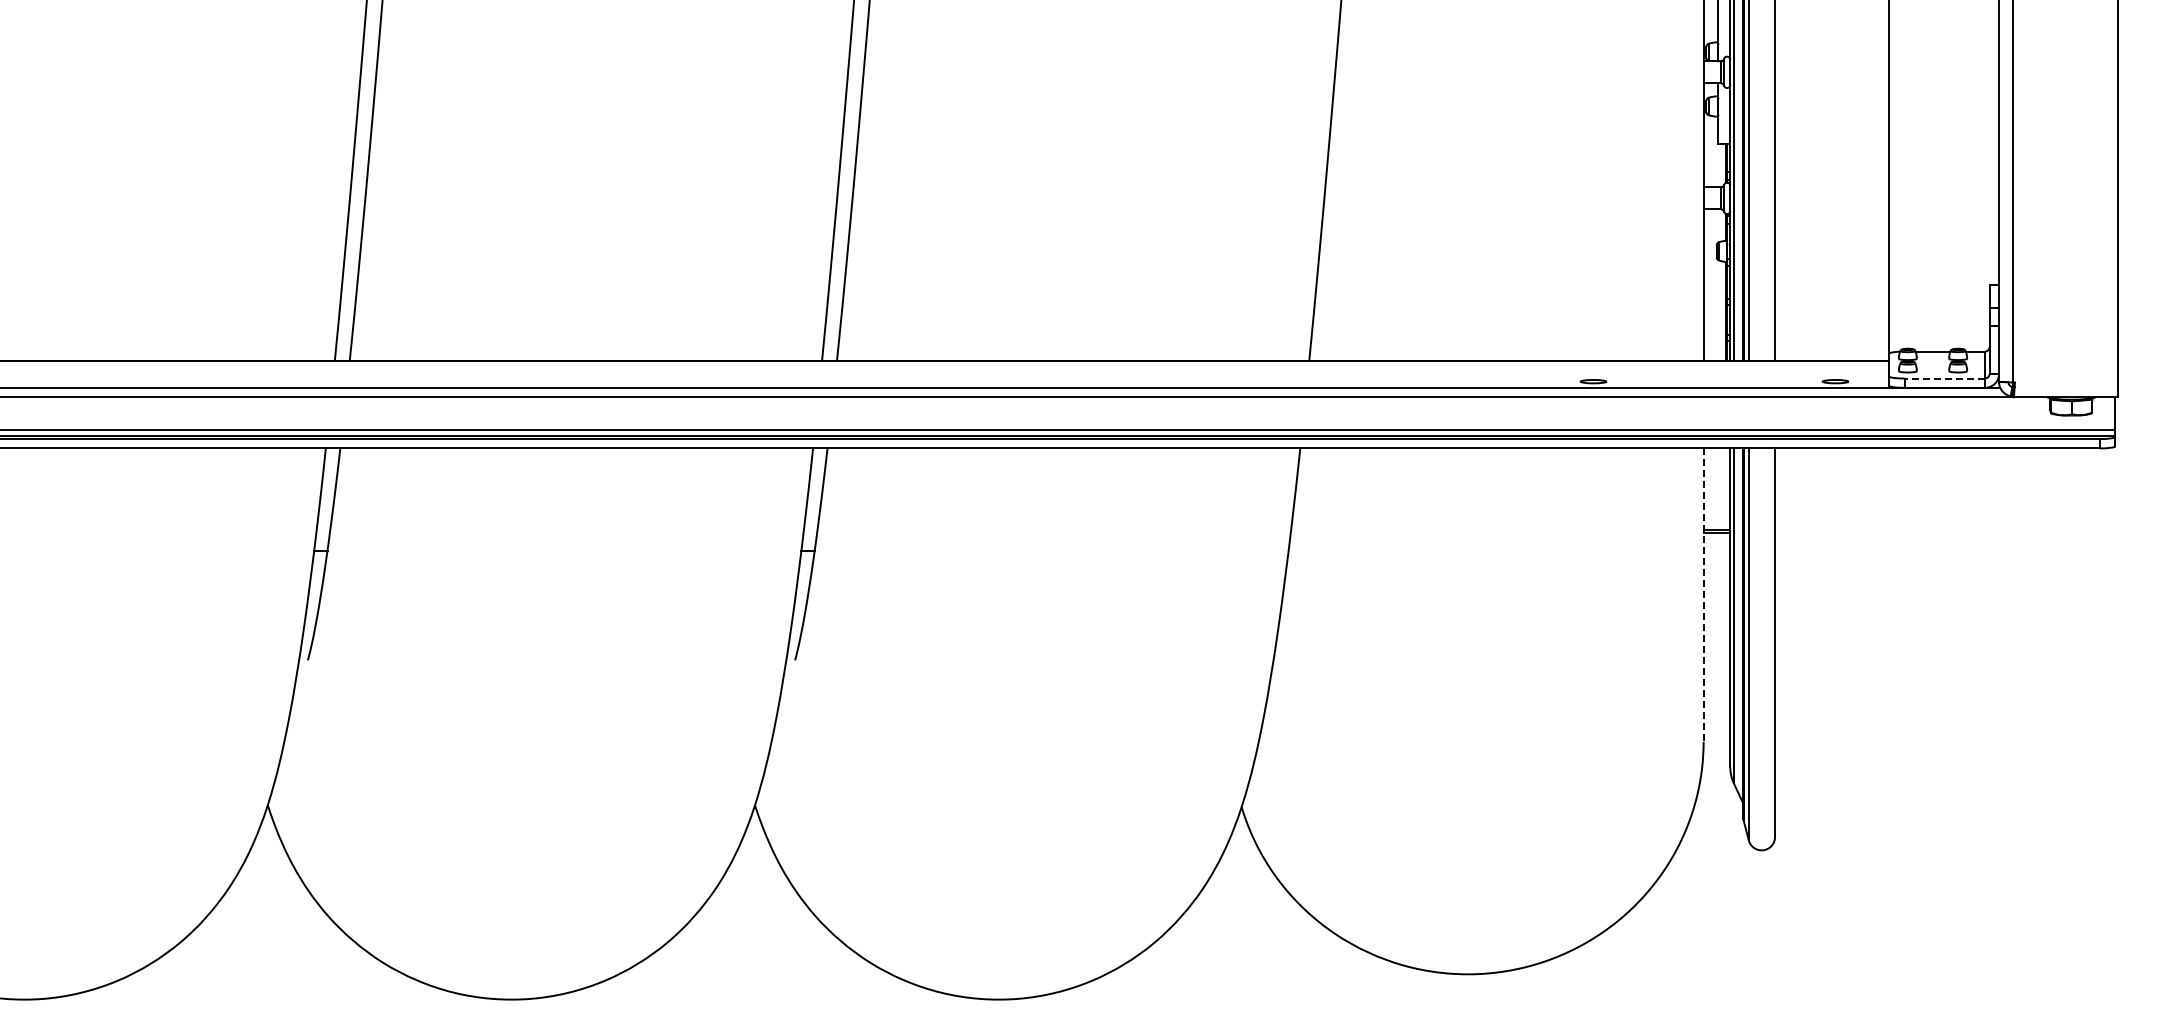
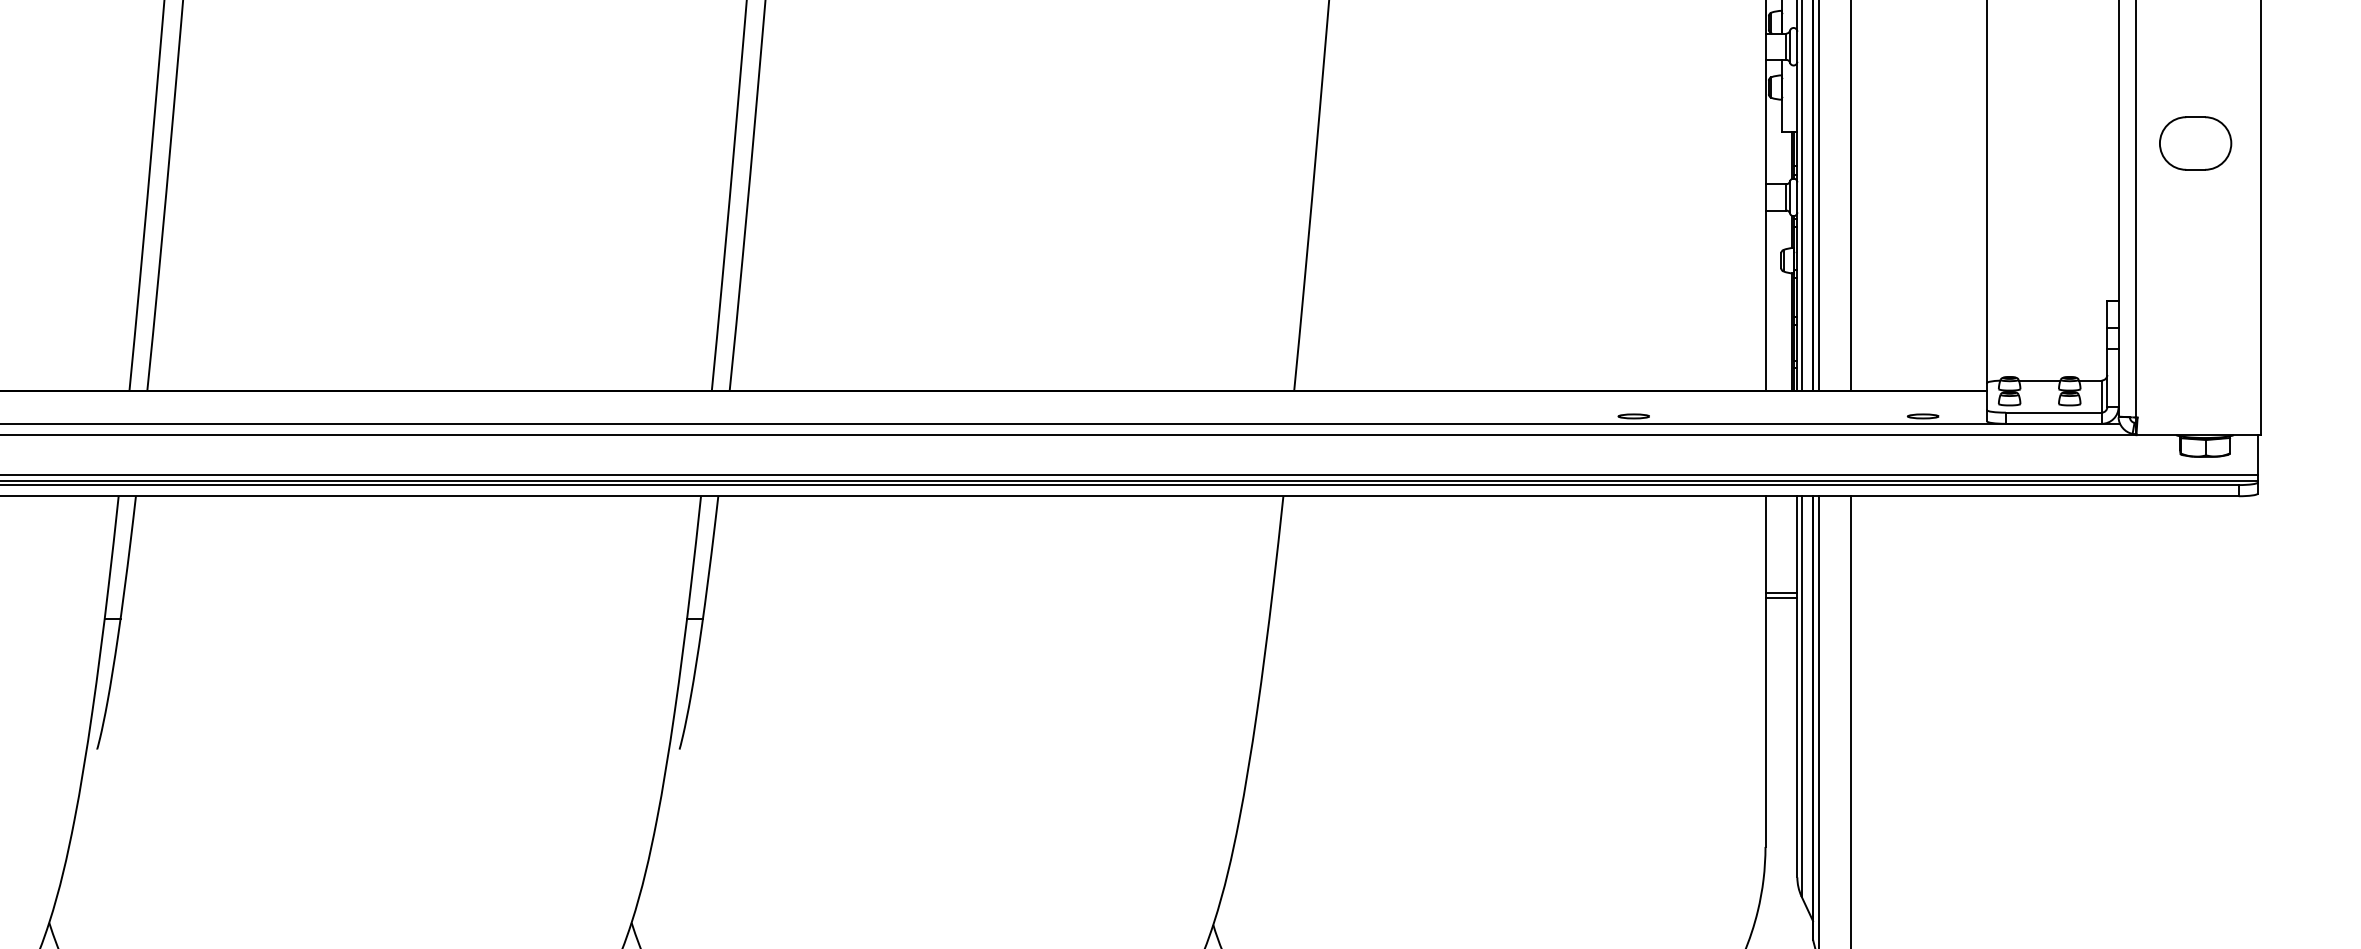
part: (2063, 153) -> (2195, 143), added
line: (1944, 378) -> (2053, 412), dashed -> solid
line: (1703, 595) -> (1765, 672), dashed -> solid

